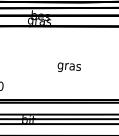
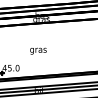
text: (69, 66) -> (38, 50), moved

